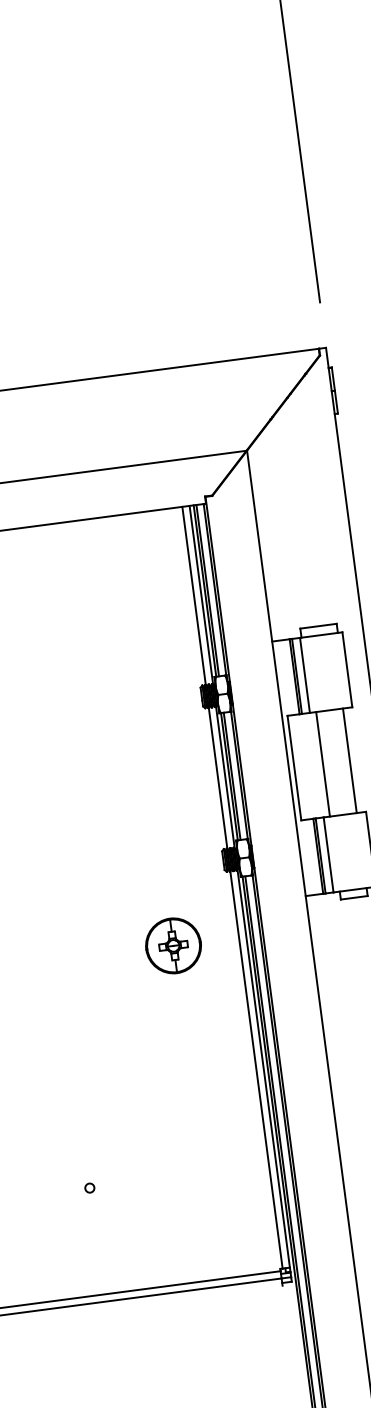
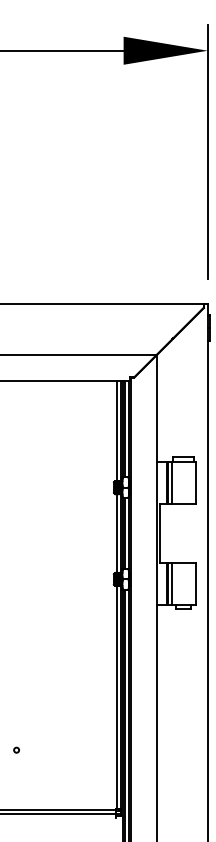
line: (349, 760) -> (190, 533), removed
line: (322, 764) -> (175, 533), removed
part: (173, 945) -> (80, 622), removed

